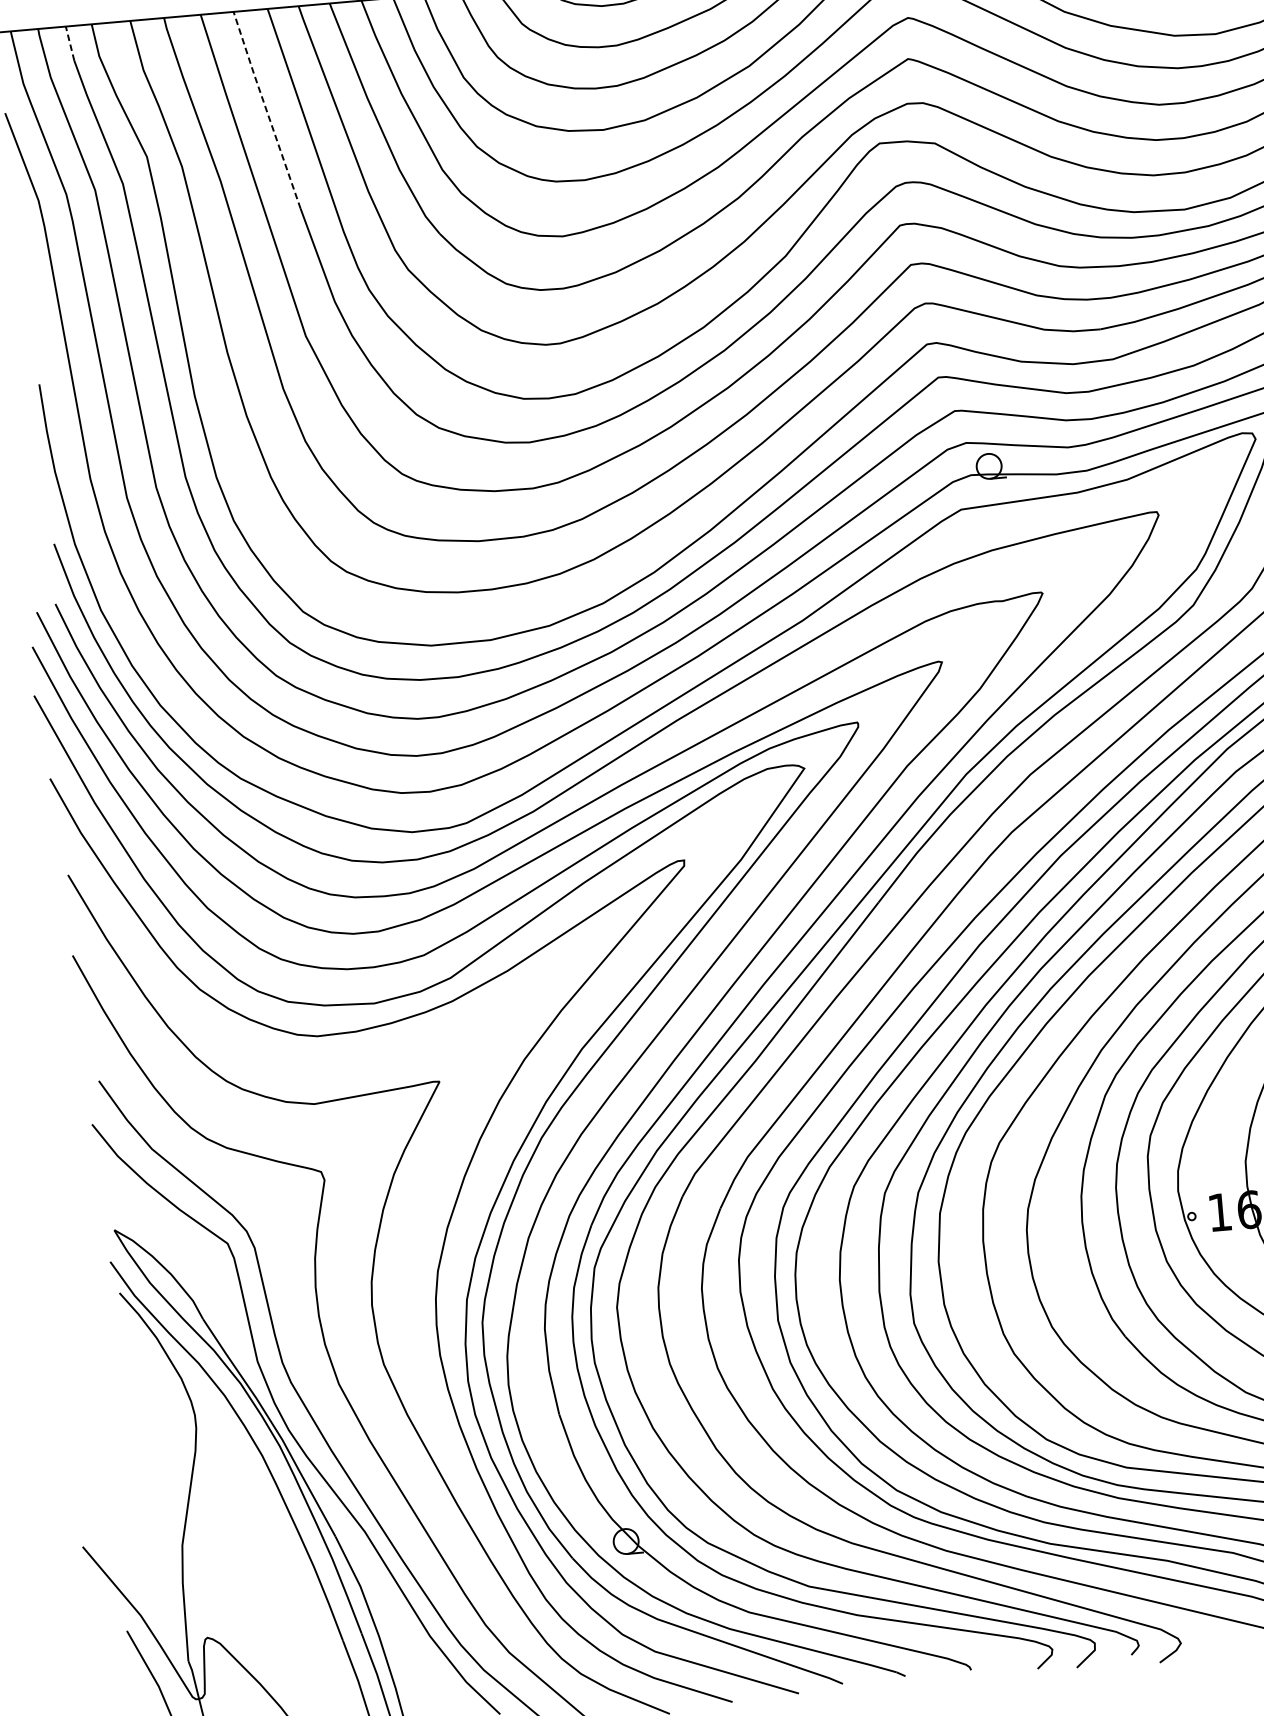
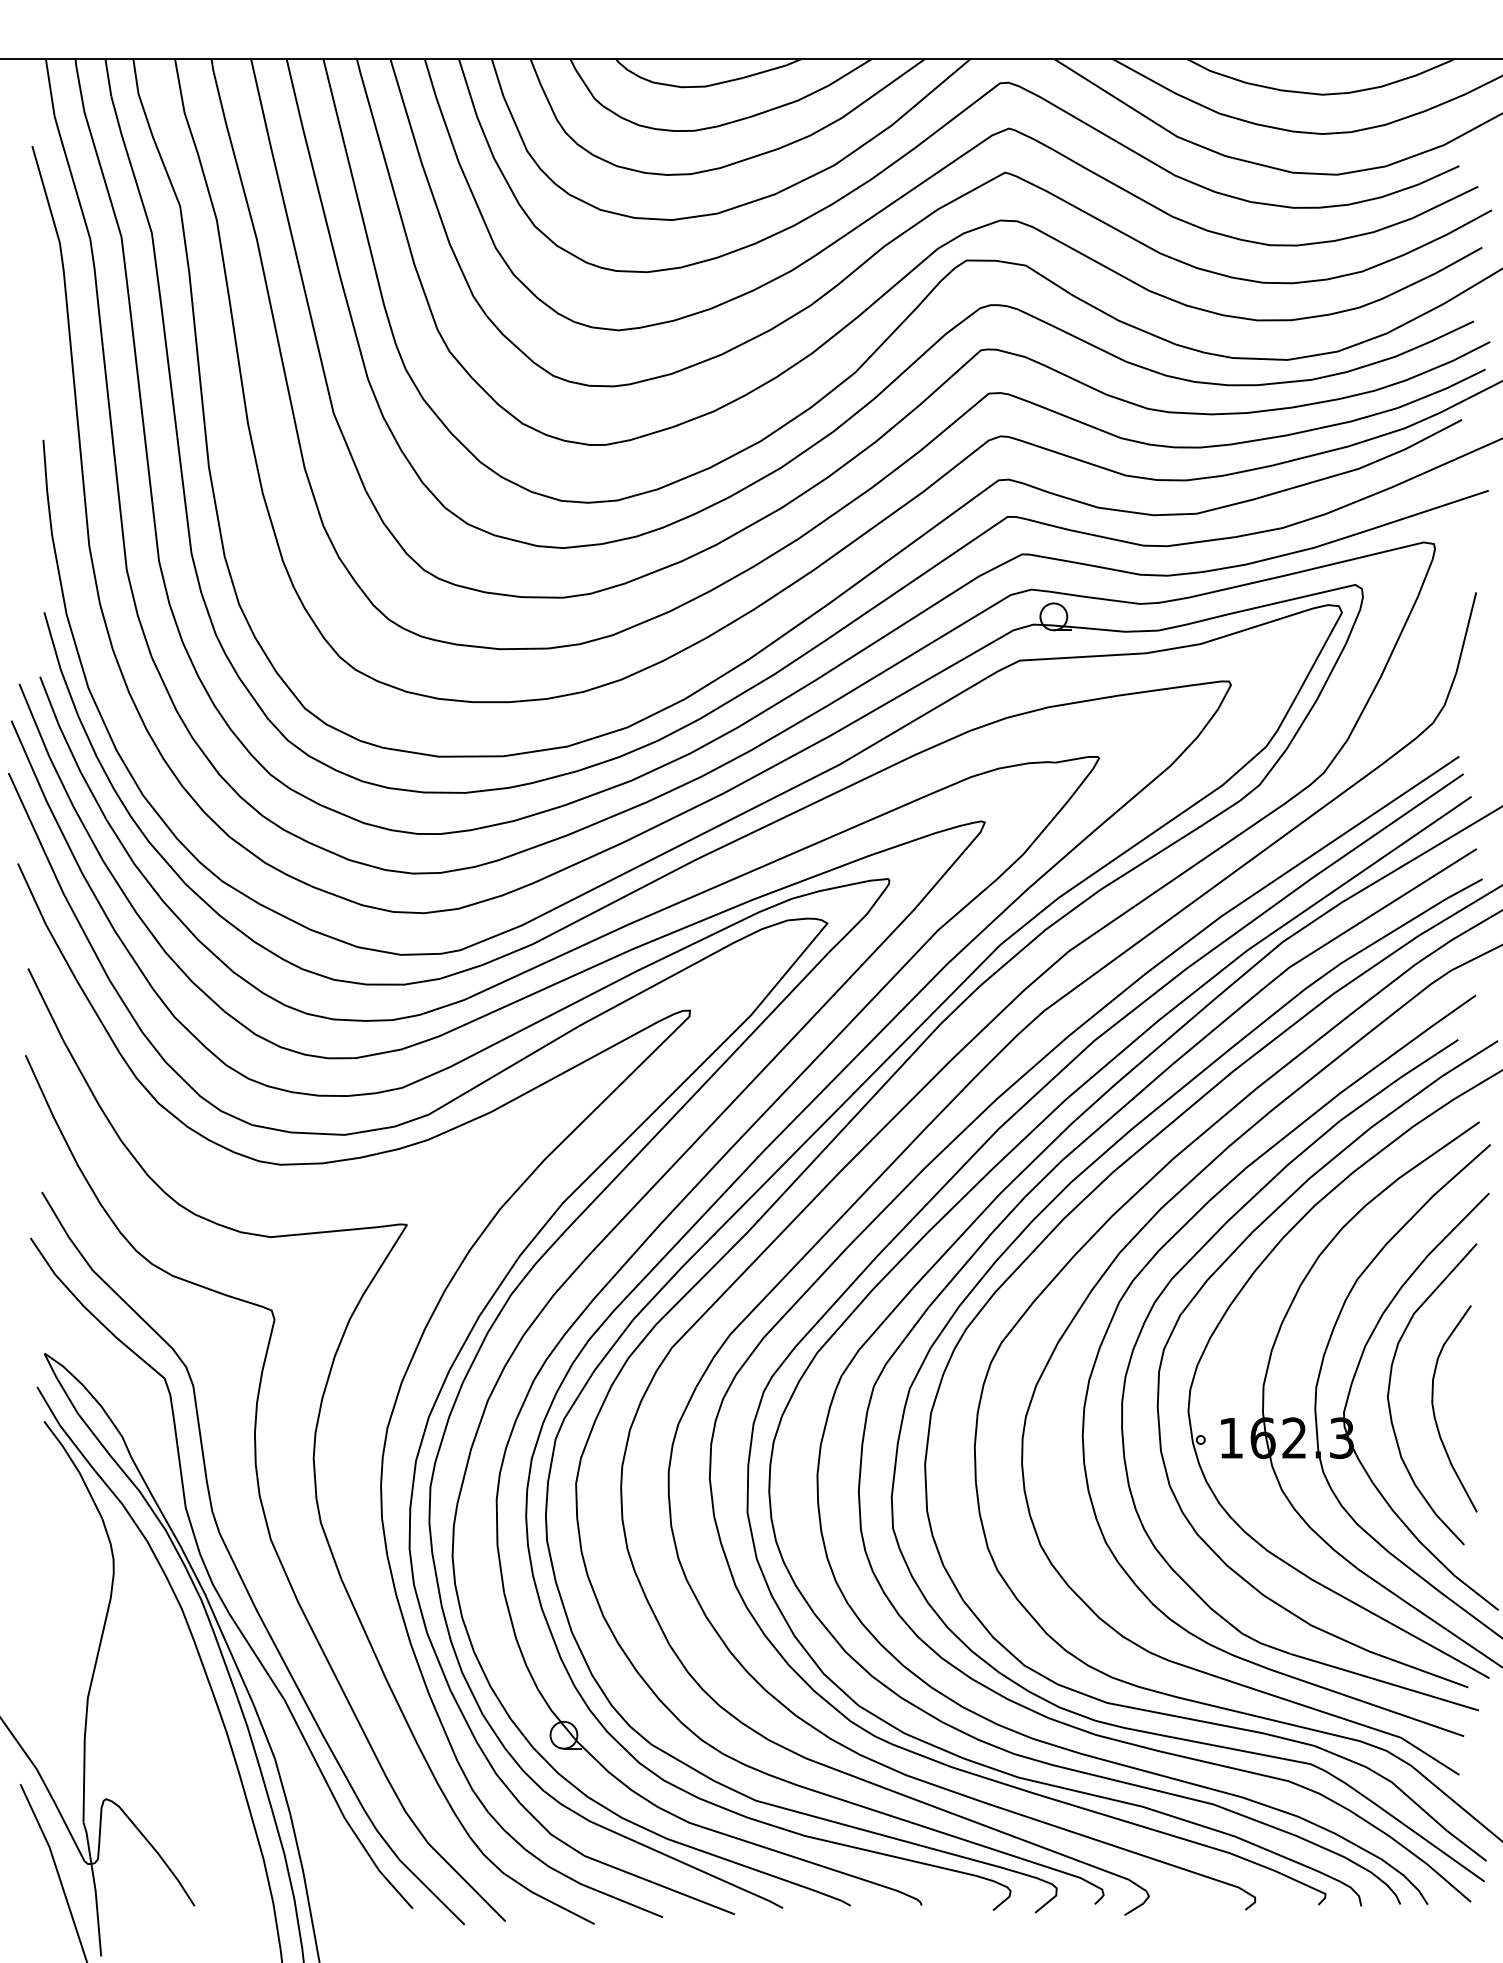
line: (70, 43) -> (108, 77), dashed -> solid
line: (266, 109) -> (312, 166), dashed -> solid

